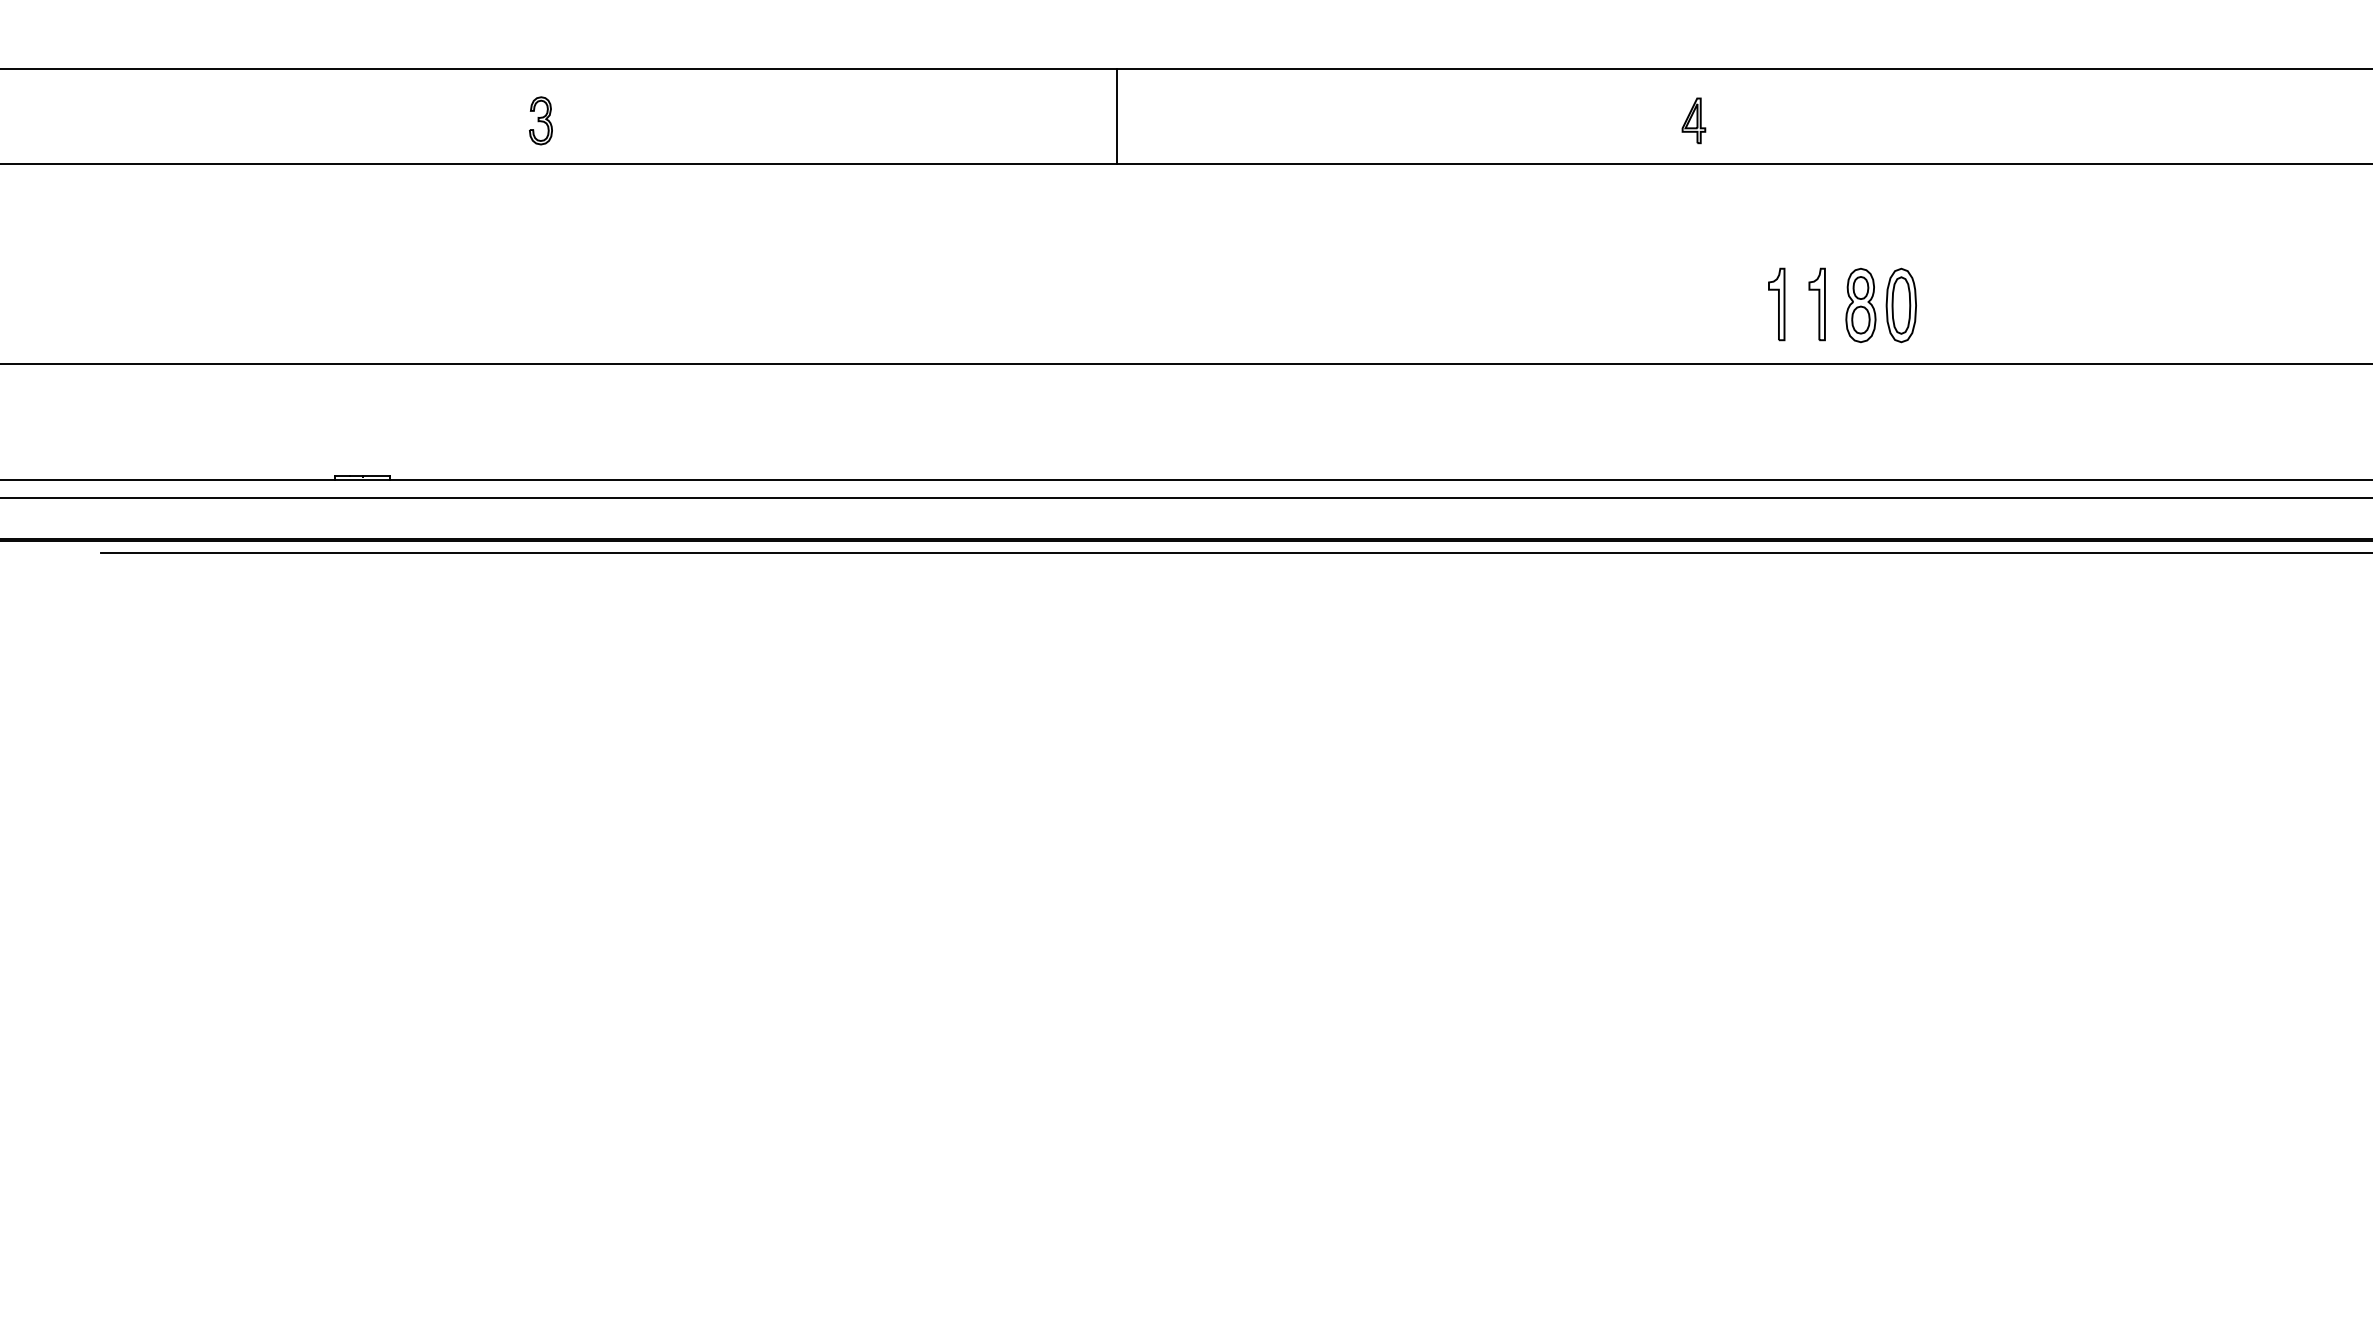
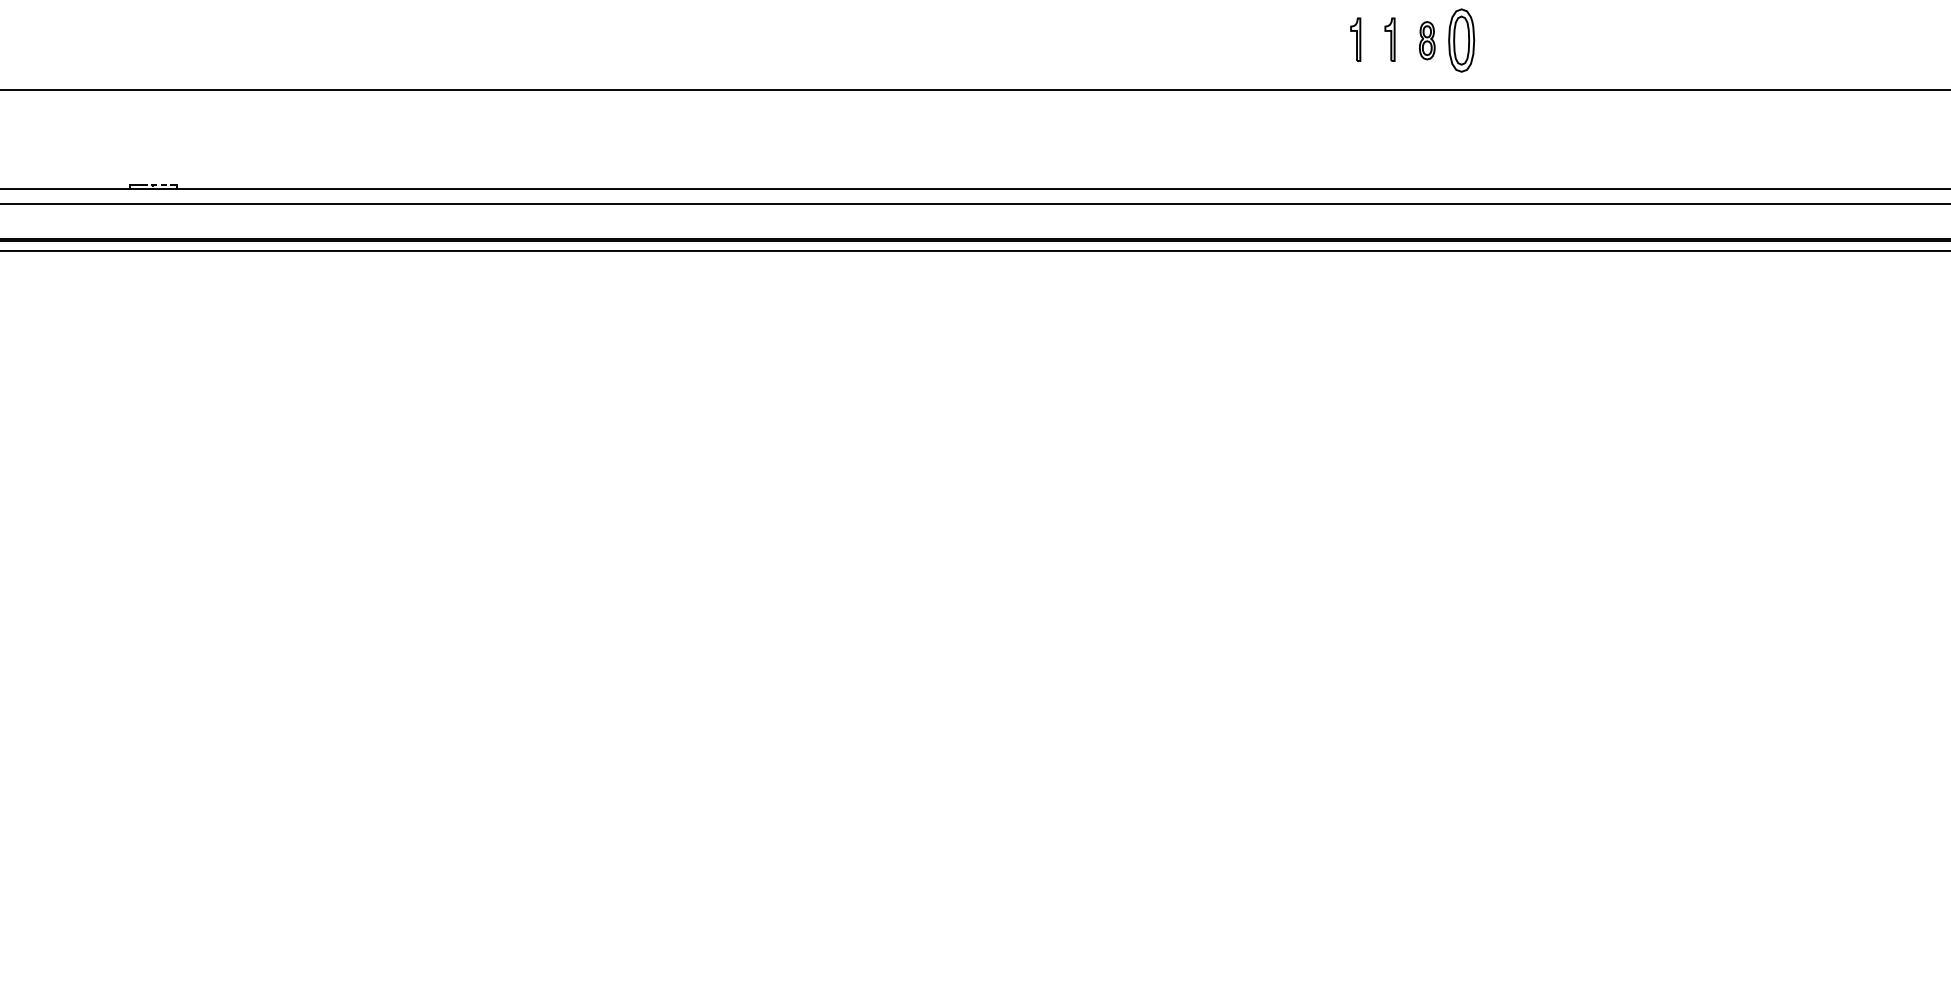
part: (1776, 304) -> (1355, 39), size x0.7
part: (1816, 304) -> (1389, 39), size x0.7
part: (1860, 305) -> (1426, 40), size x0.6
line: (370, 475) -> (159, 185), solid -> dashed

